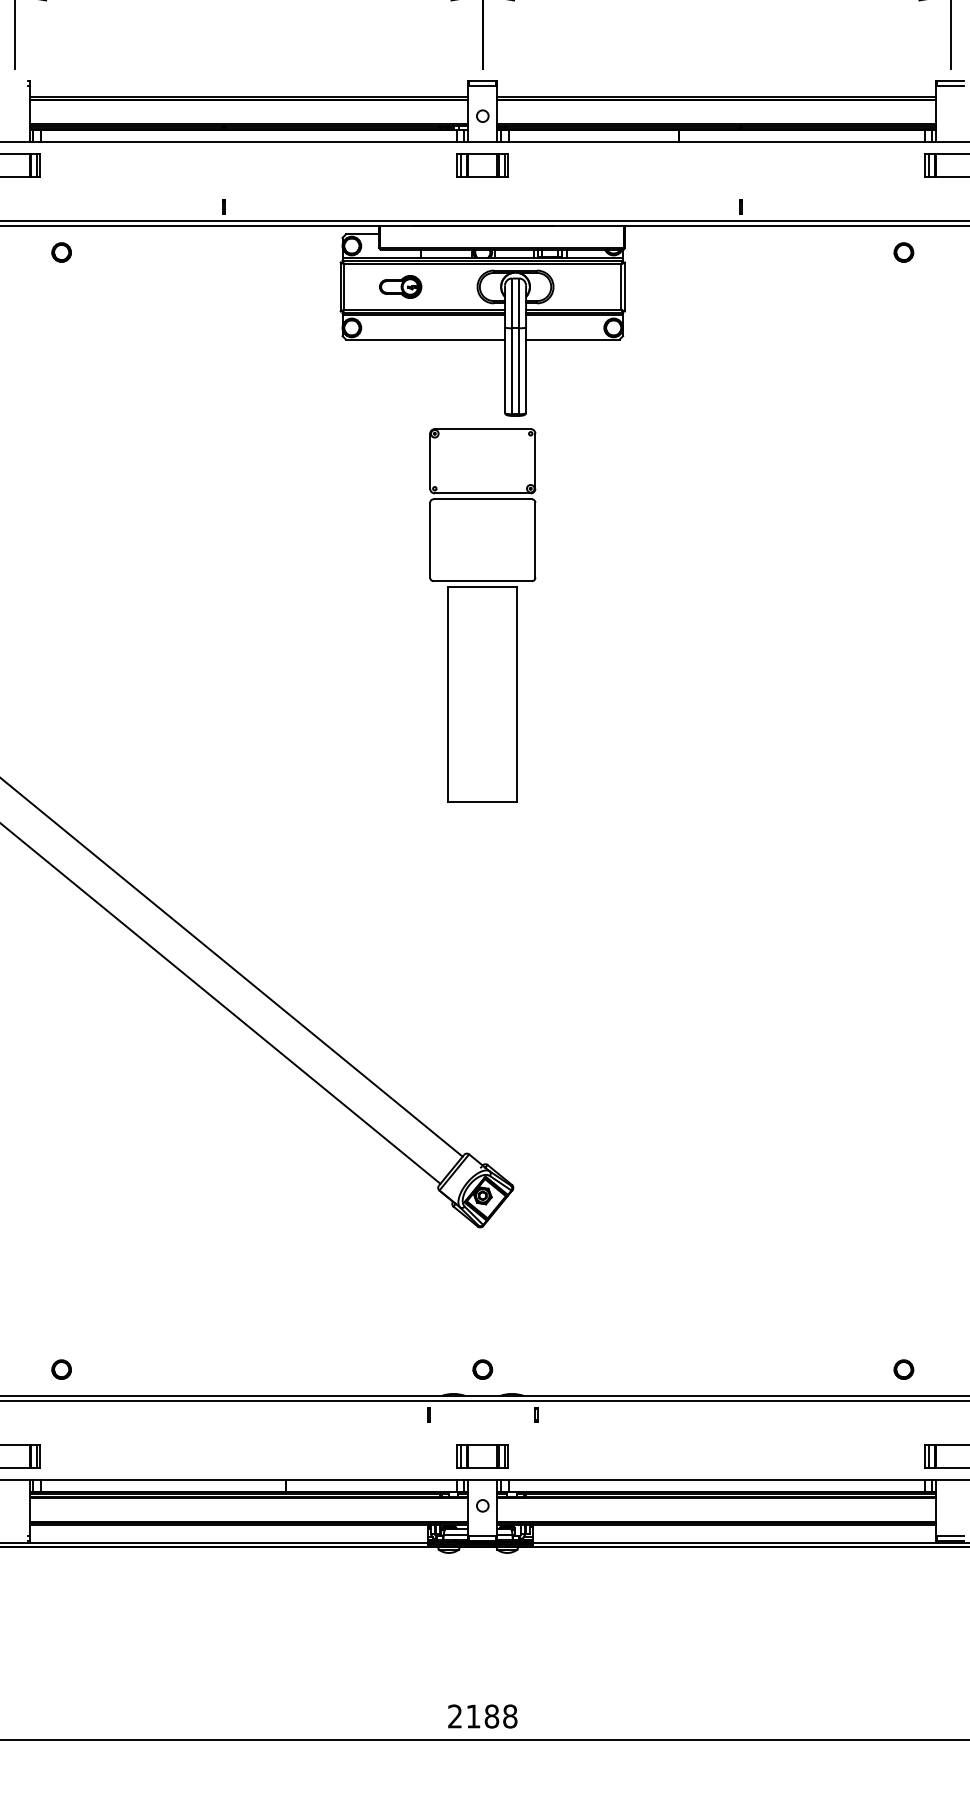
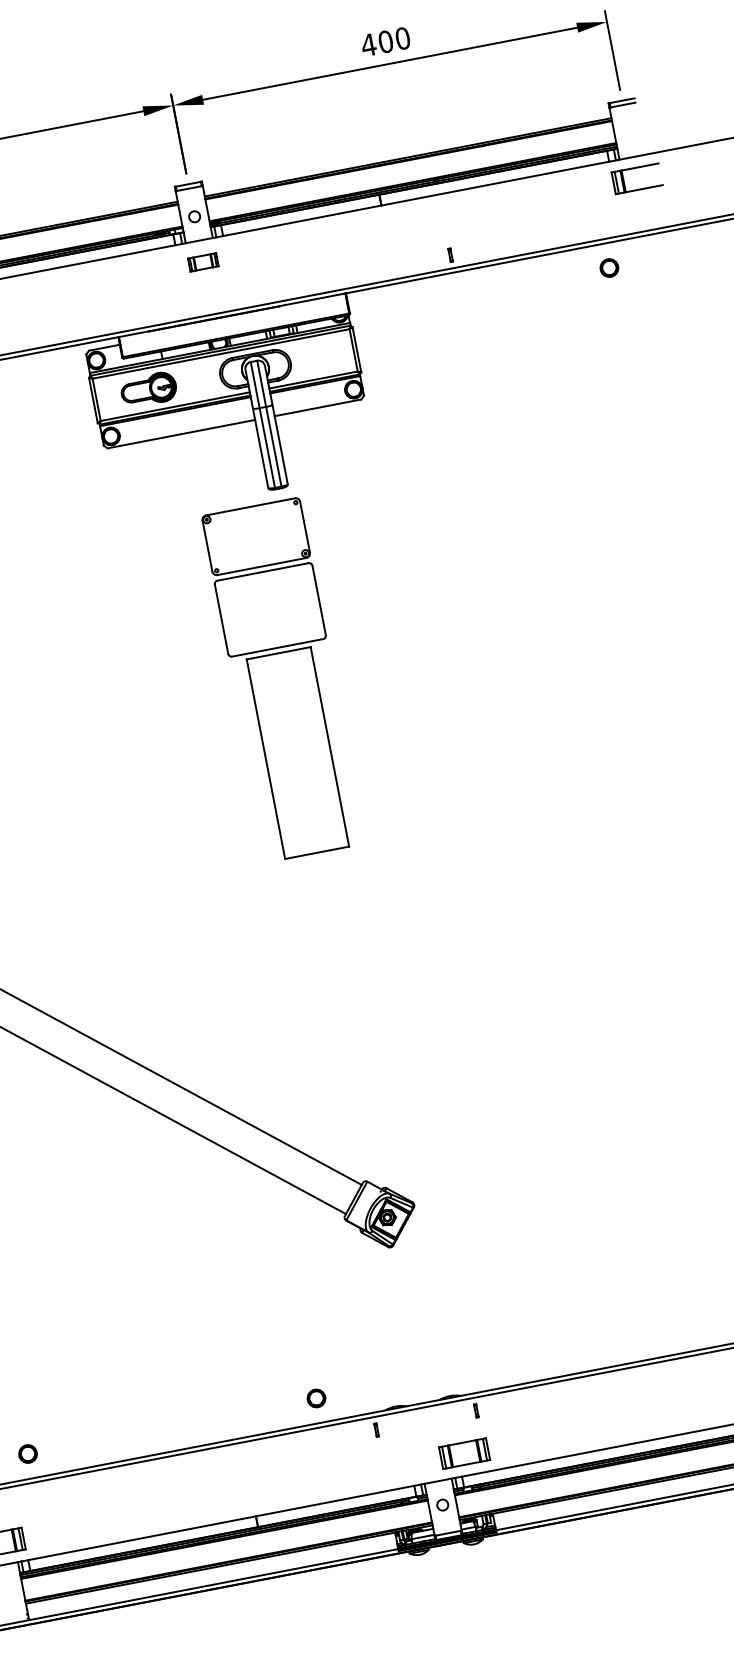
part: (482, 165) -> (203, 262), size x0.6
part: (400, 286) -> (148, 389), size x1.4
part: (482, 1369) -> (316, 1398), moved
part: (482, 1456) -> (464, 1453), moved

